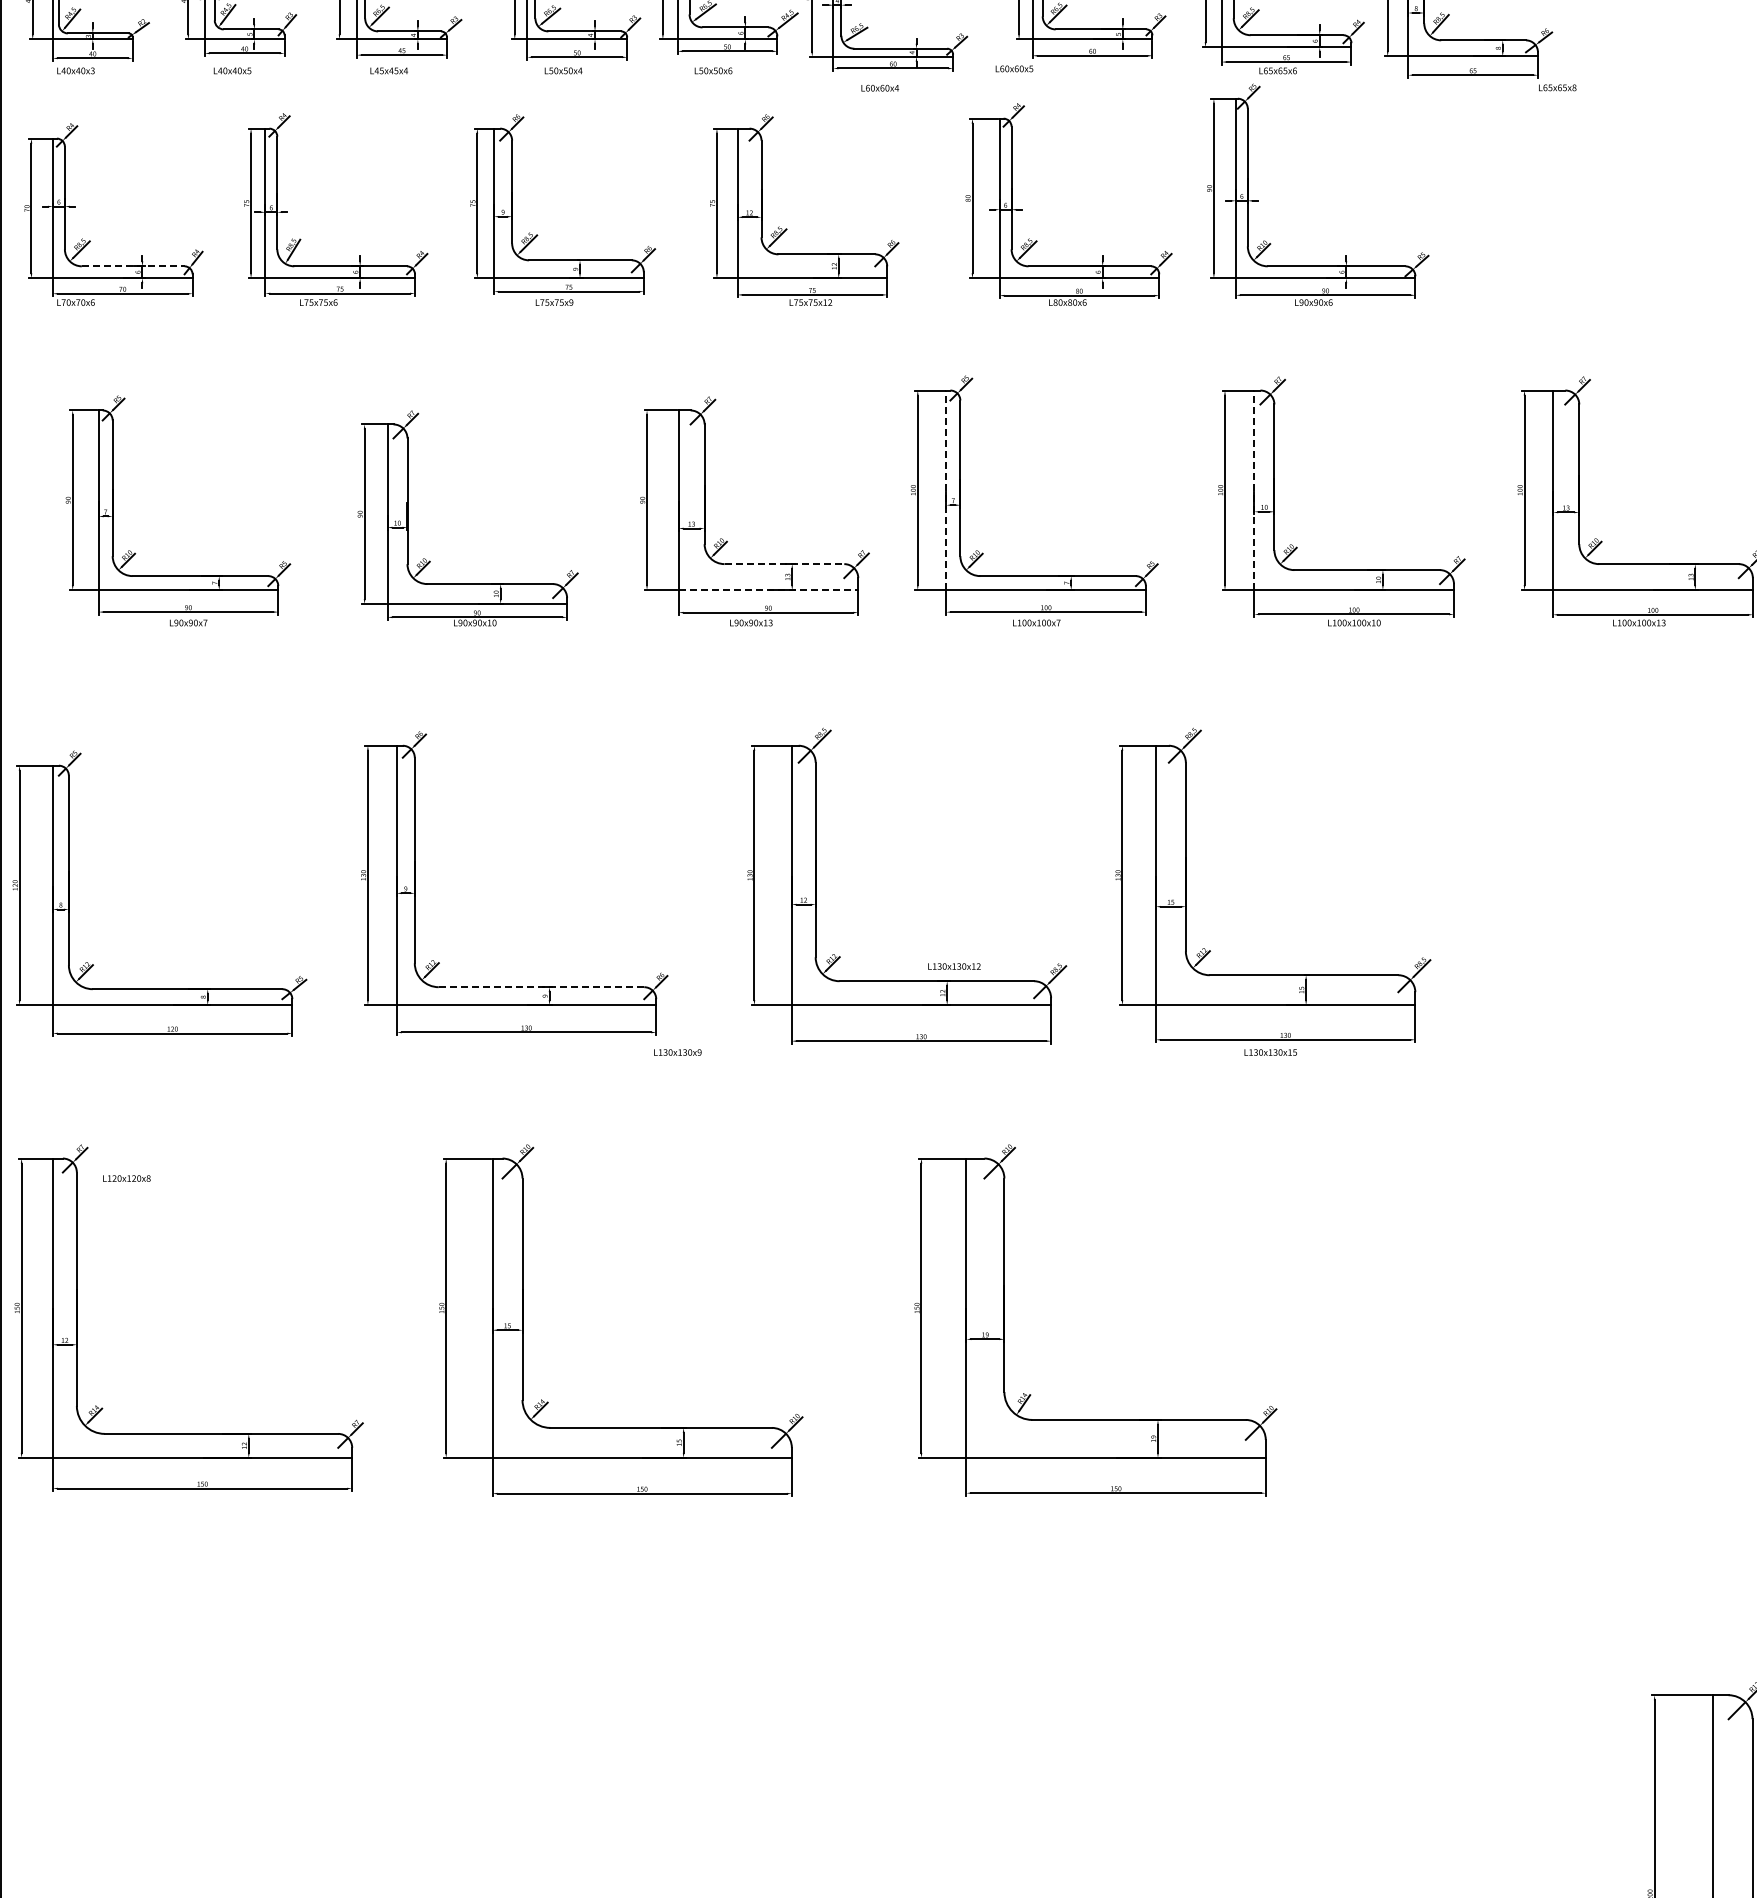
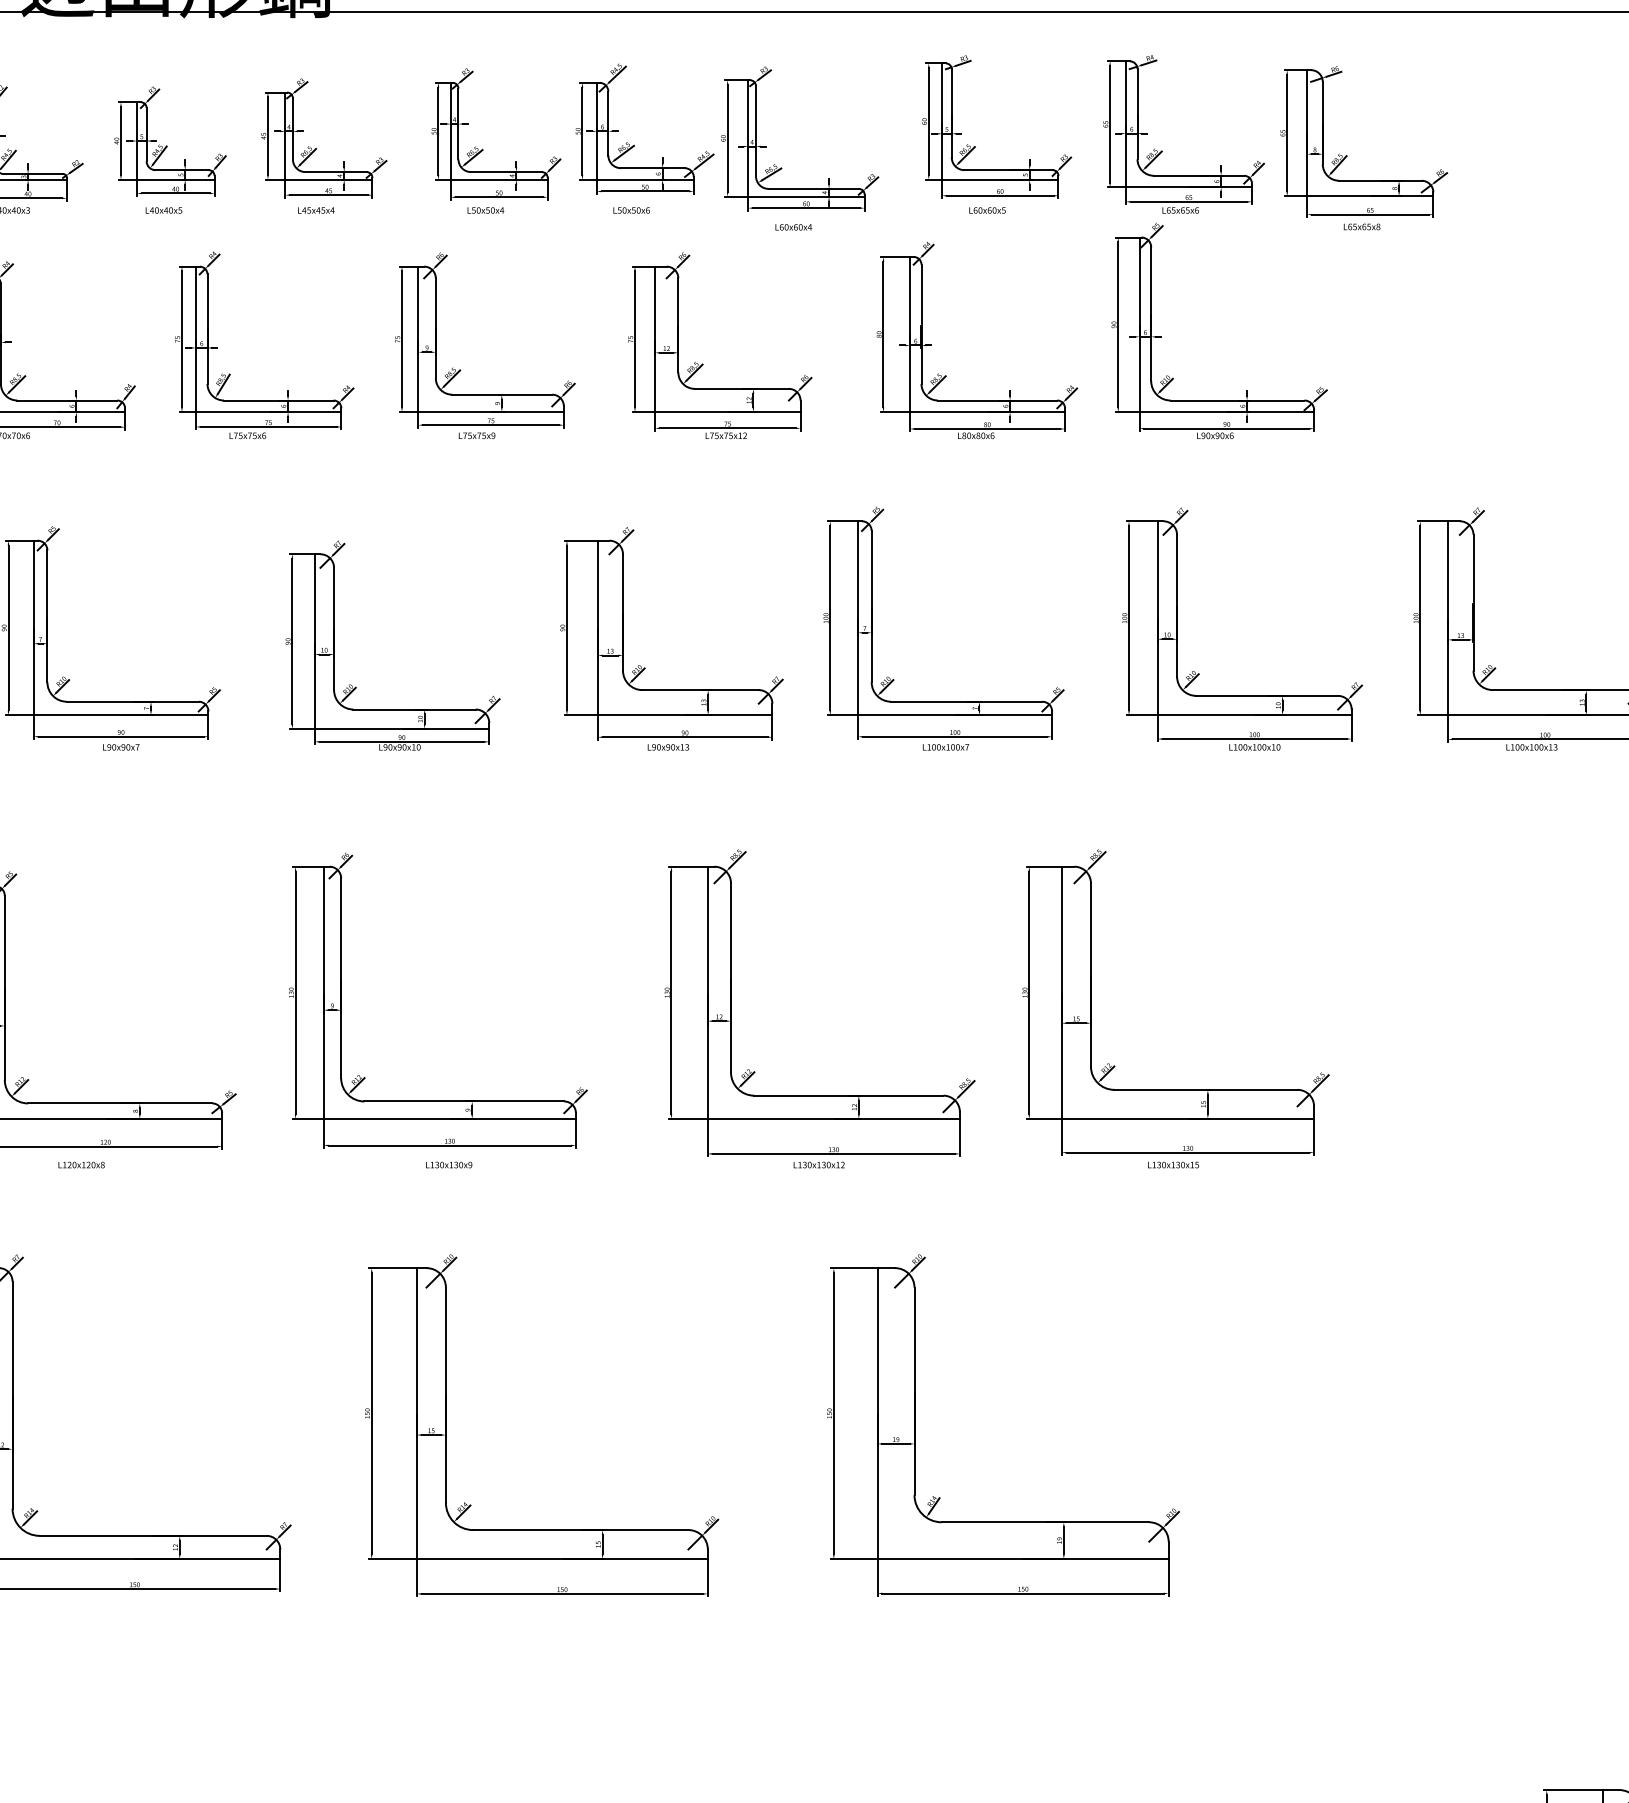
text: (1014, 68) -> (987, 210), moved
text: (1557, 87) -> (1361, 226), moved
line: (133, 266) -> (67, 400), dashed -> solid
line: (946, 490) -> (858, 618), dashed -> solid
line: (1254, 490) -> (1157, 618), dashed -> solid
line: (784, 564) -> (700, 690), dashed -> solid
line: (768, 590) -> (685, 715), dashed -> solid
text: (954, 966) -> (819, 1164), moved
line: (541, 987) -> (464, 1101), dashed -> solid
text: (677, 1052) -> (448, 1164), moved
text: (126, 1178) -> (81, 1164), moved

